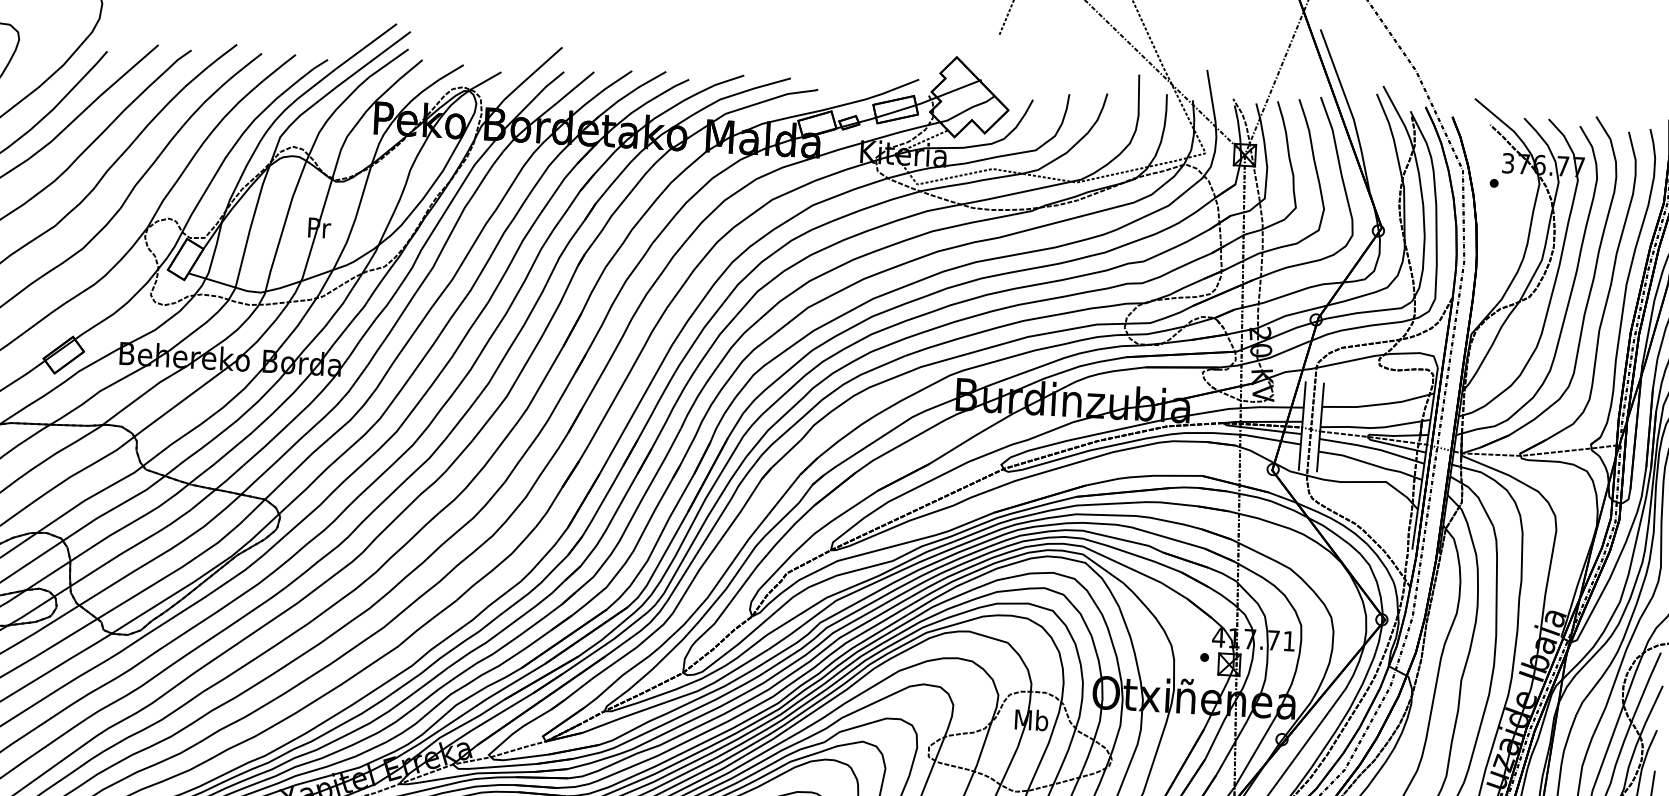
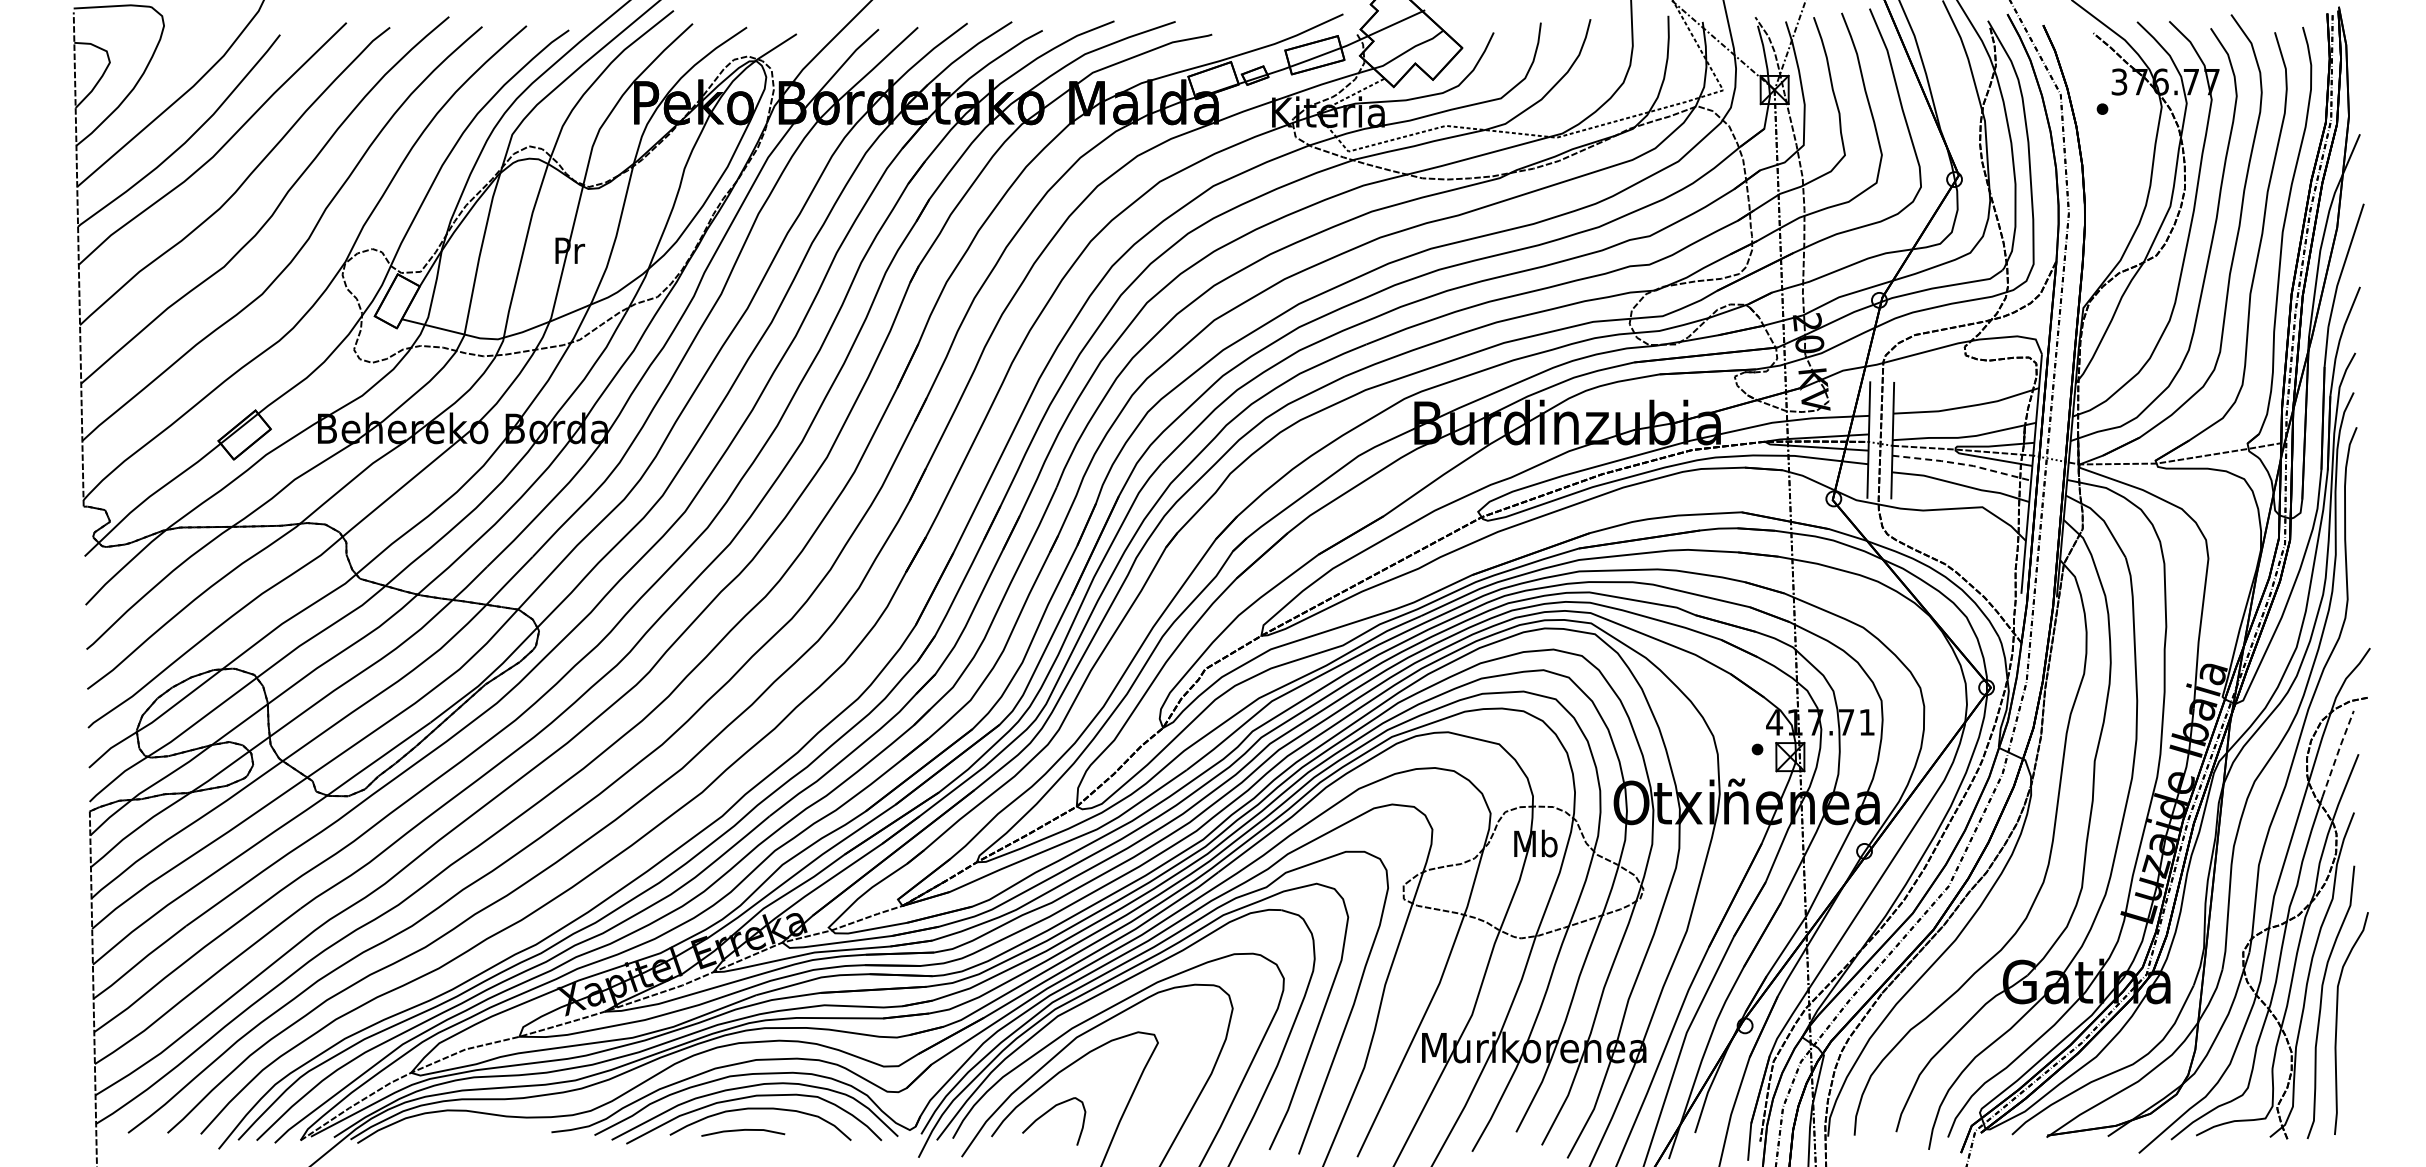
line: (1372, 448) -> (1962, 464), solid -> dashed
line: (1646, 684) -> (2337, 753), solid -> dashed

